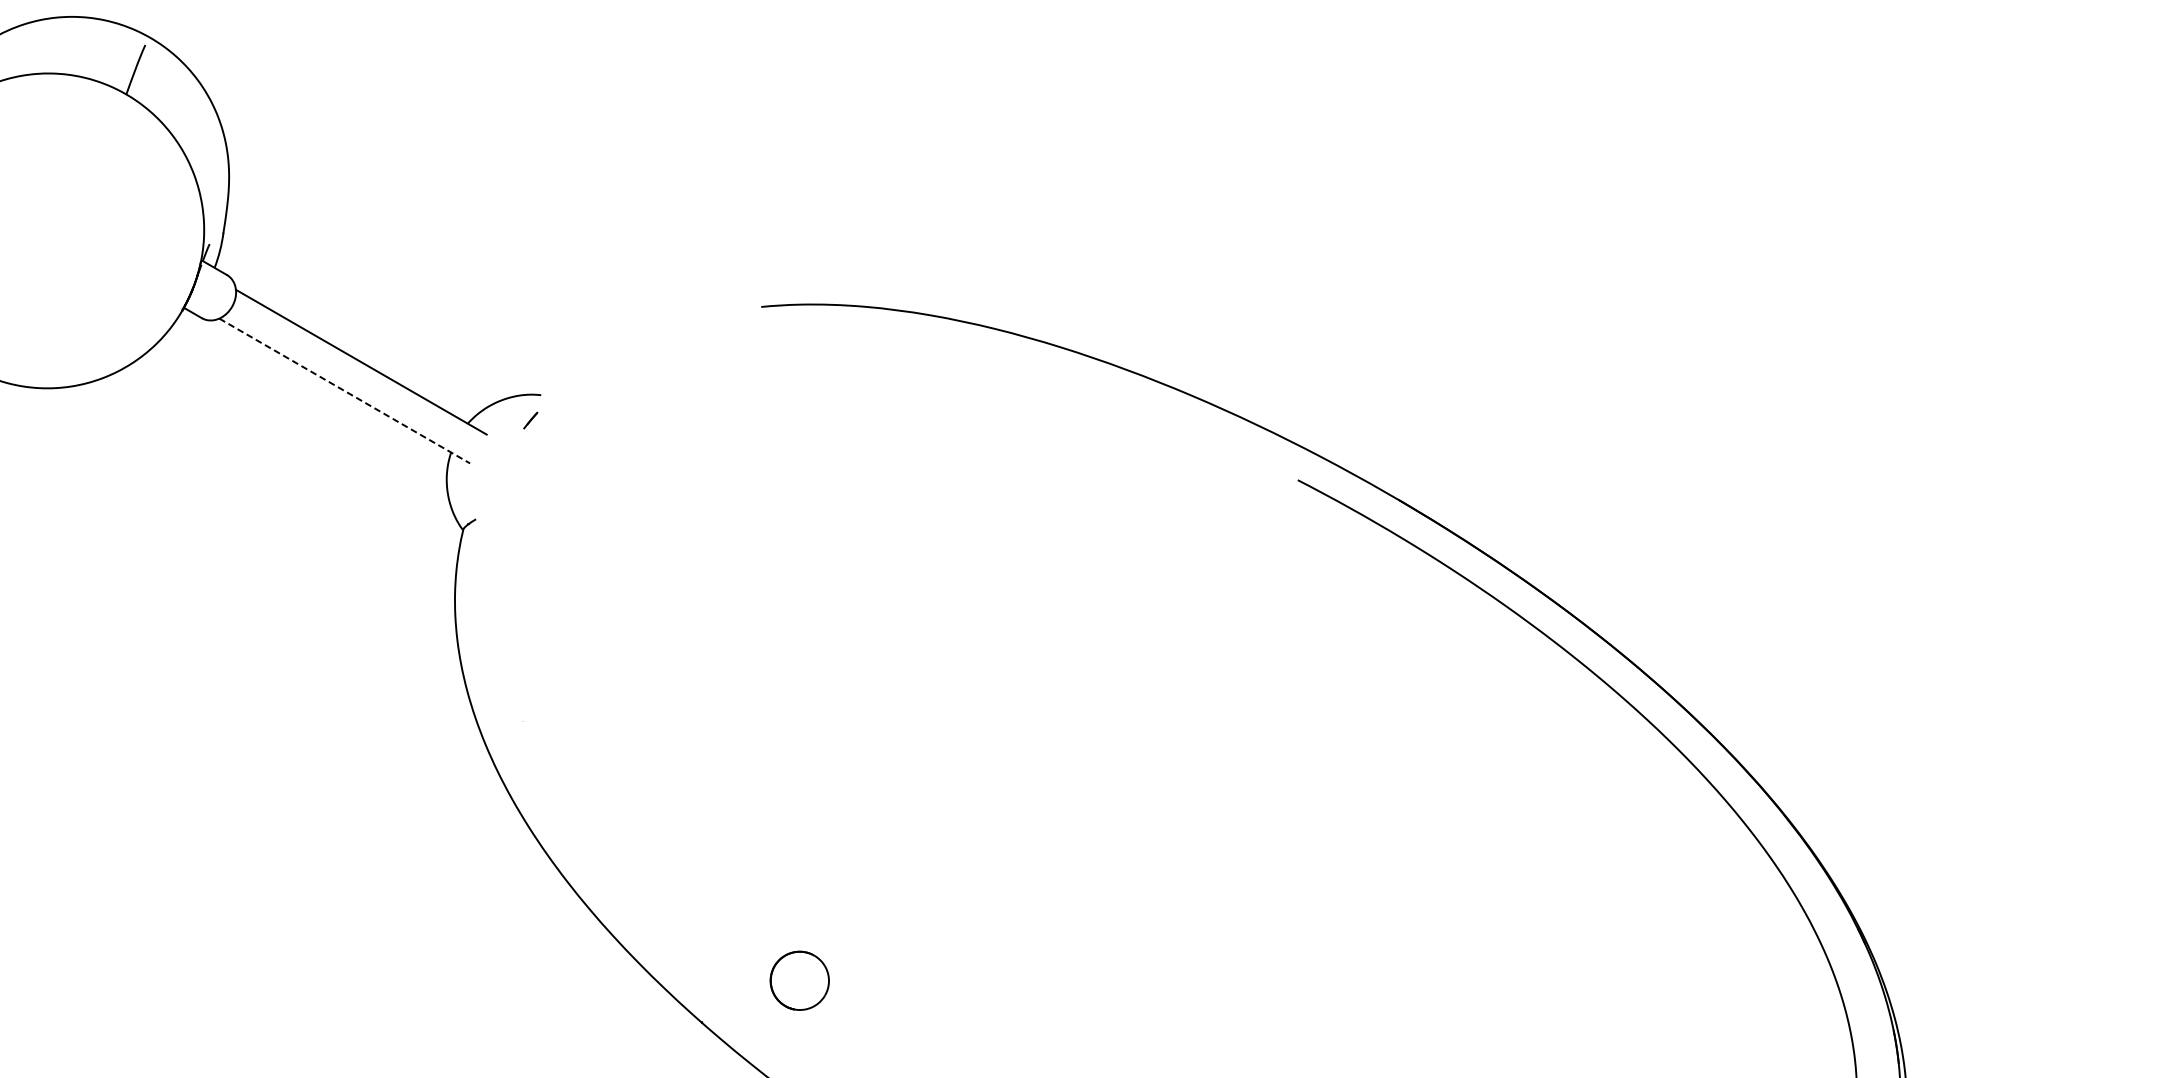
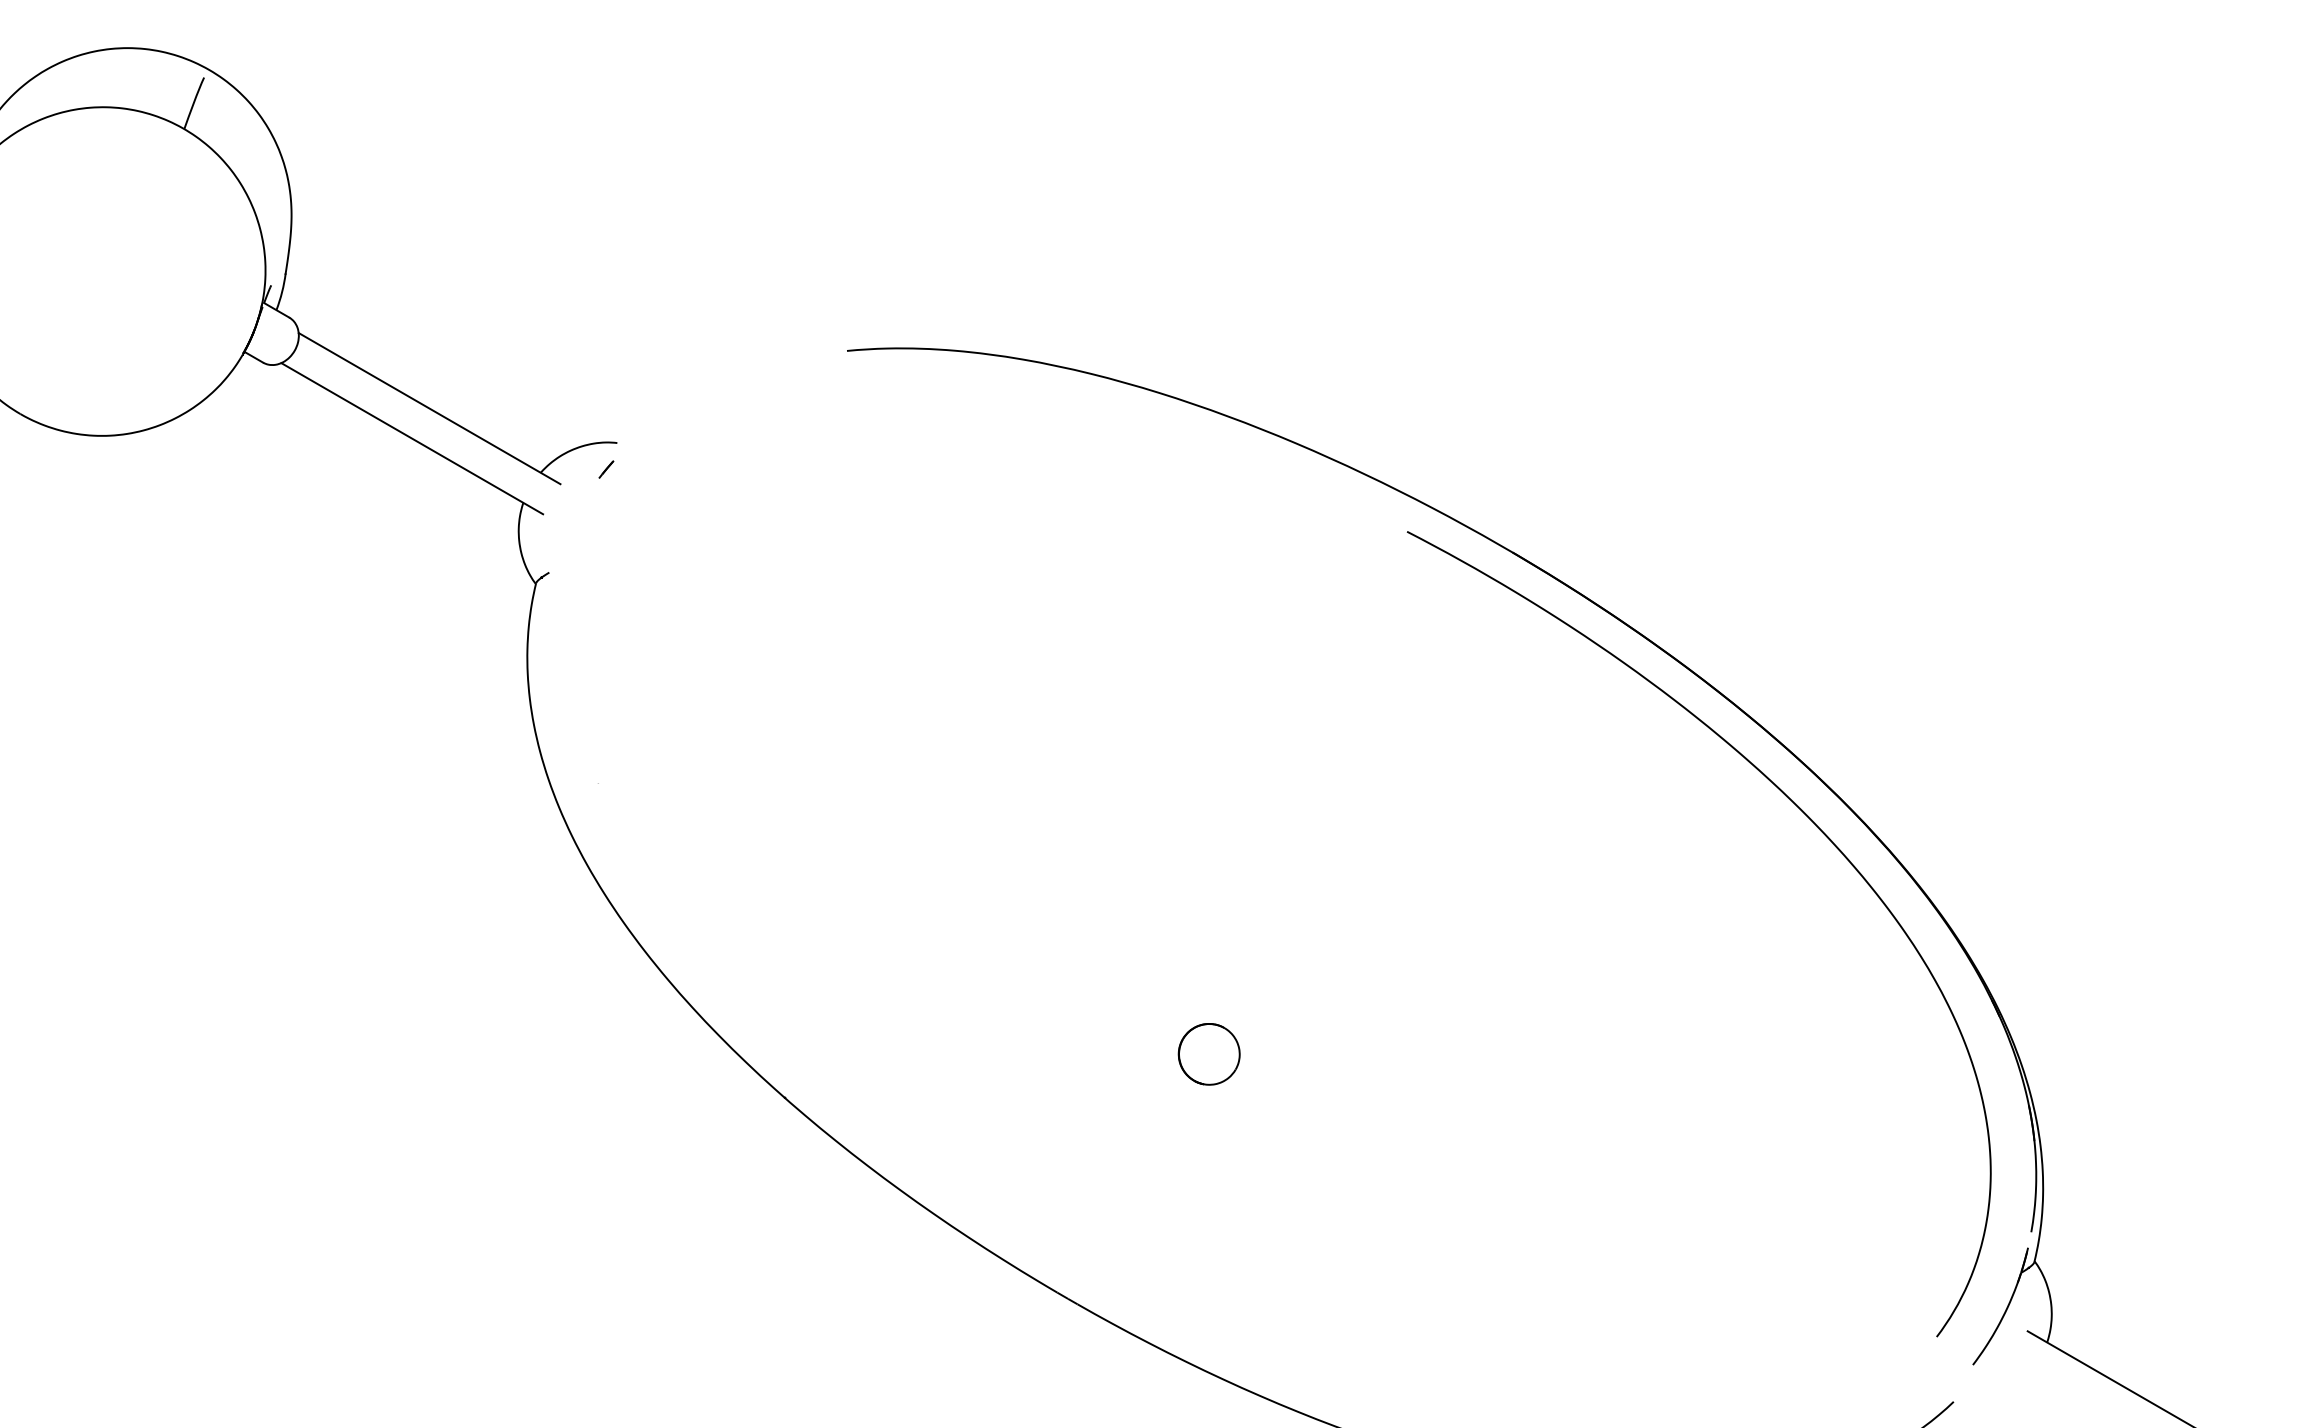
line: (344, 390) -> (412, 438), dashed -> solid
part: (799, 980) -> (1208, 1054), moved

